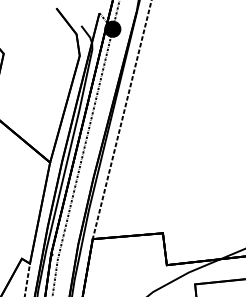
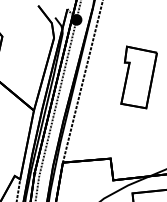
part: (203, 113) -> (138, 77), added

